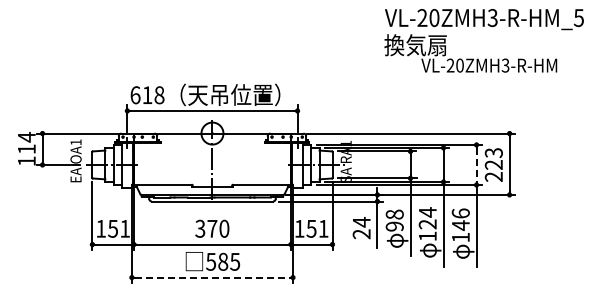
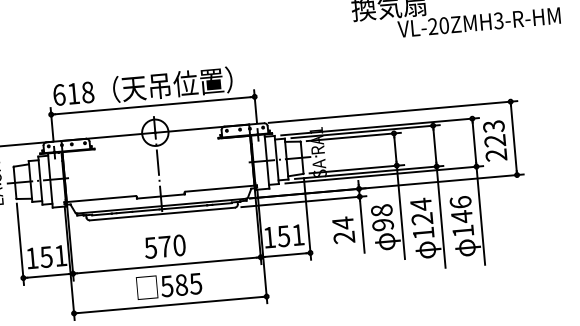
line: (476, 164) -> (474, 142), dashed -> solid
text: (200, 228) -> (150, 247), 370 -> 570
line: (212, 277) -> (170, 304), dashed -> solid

